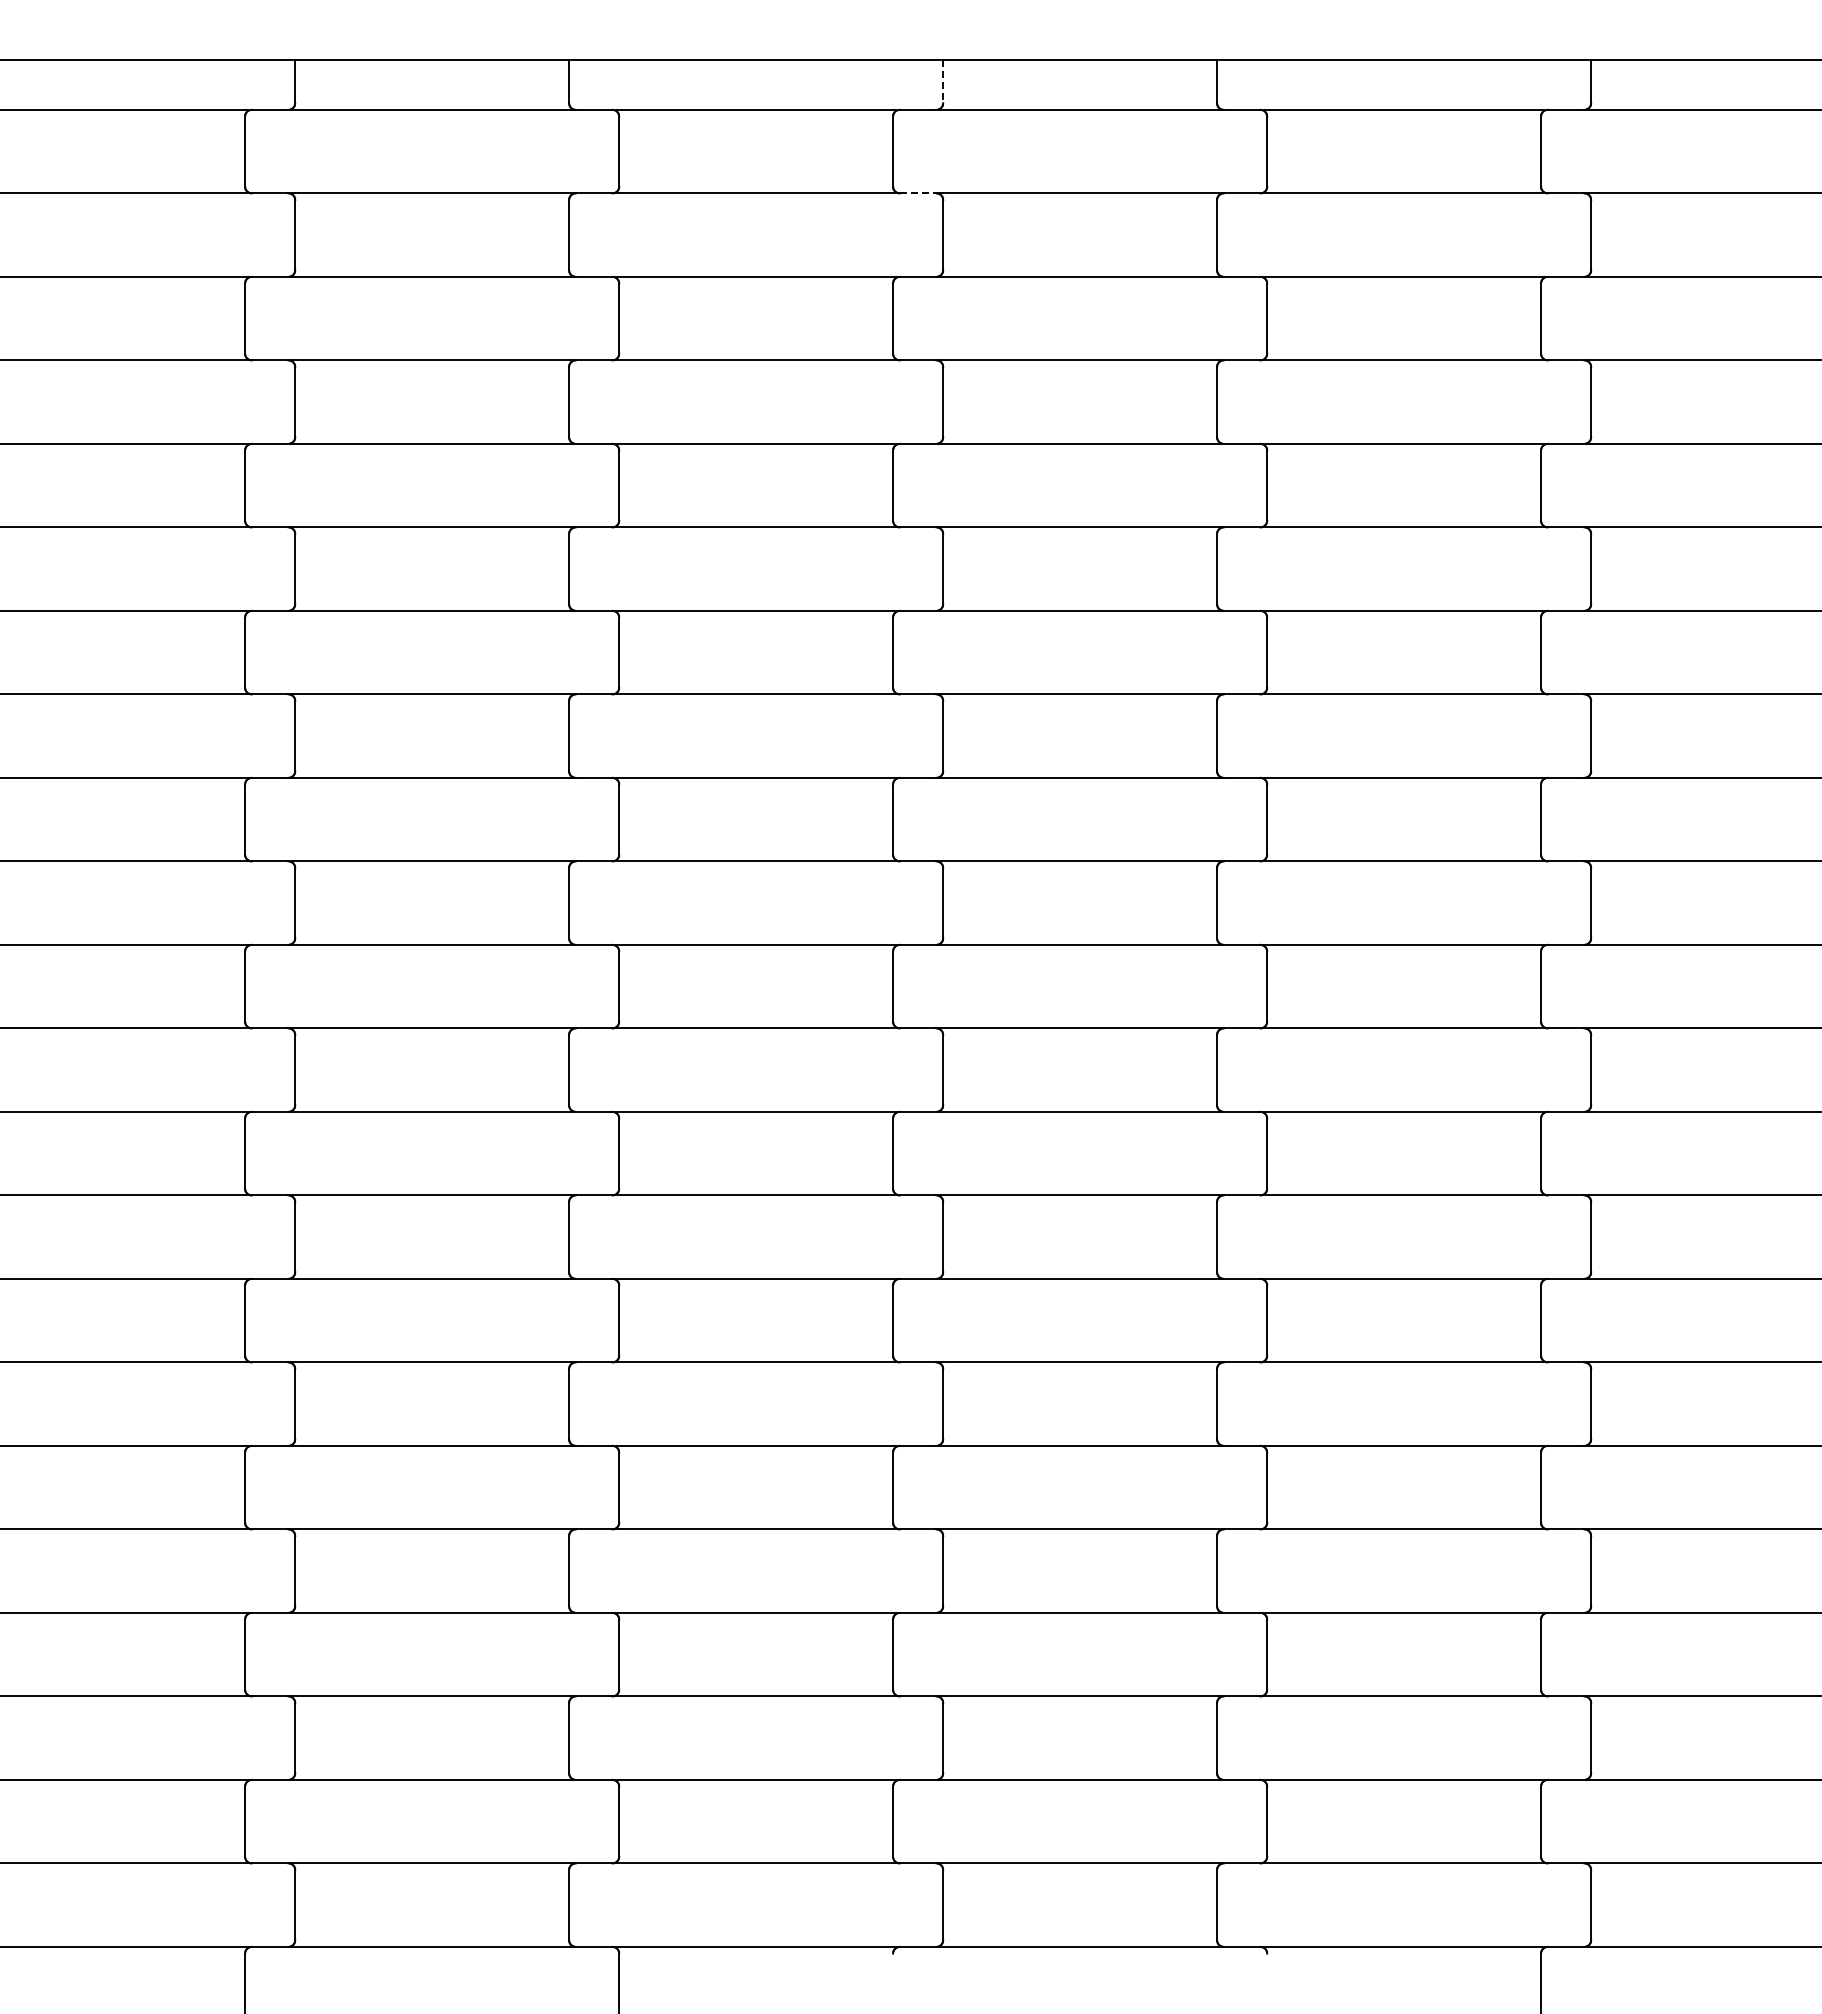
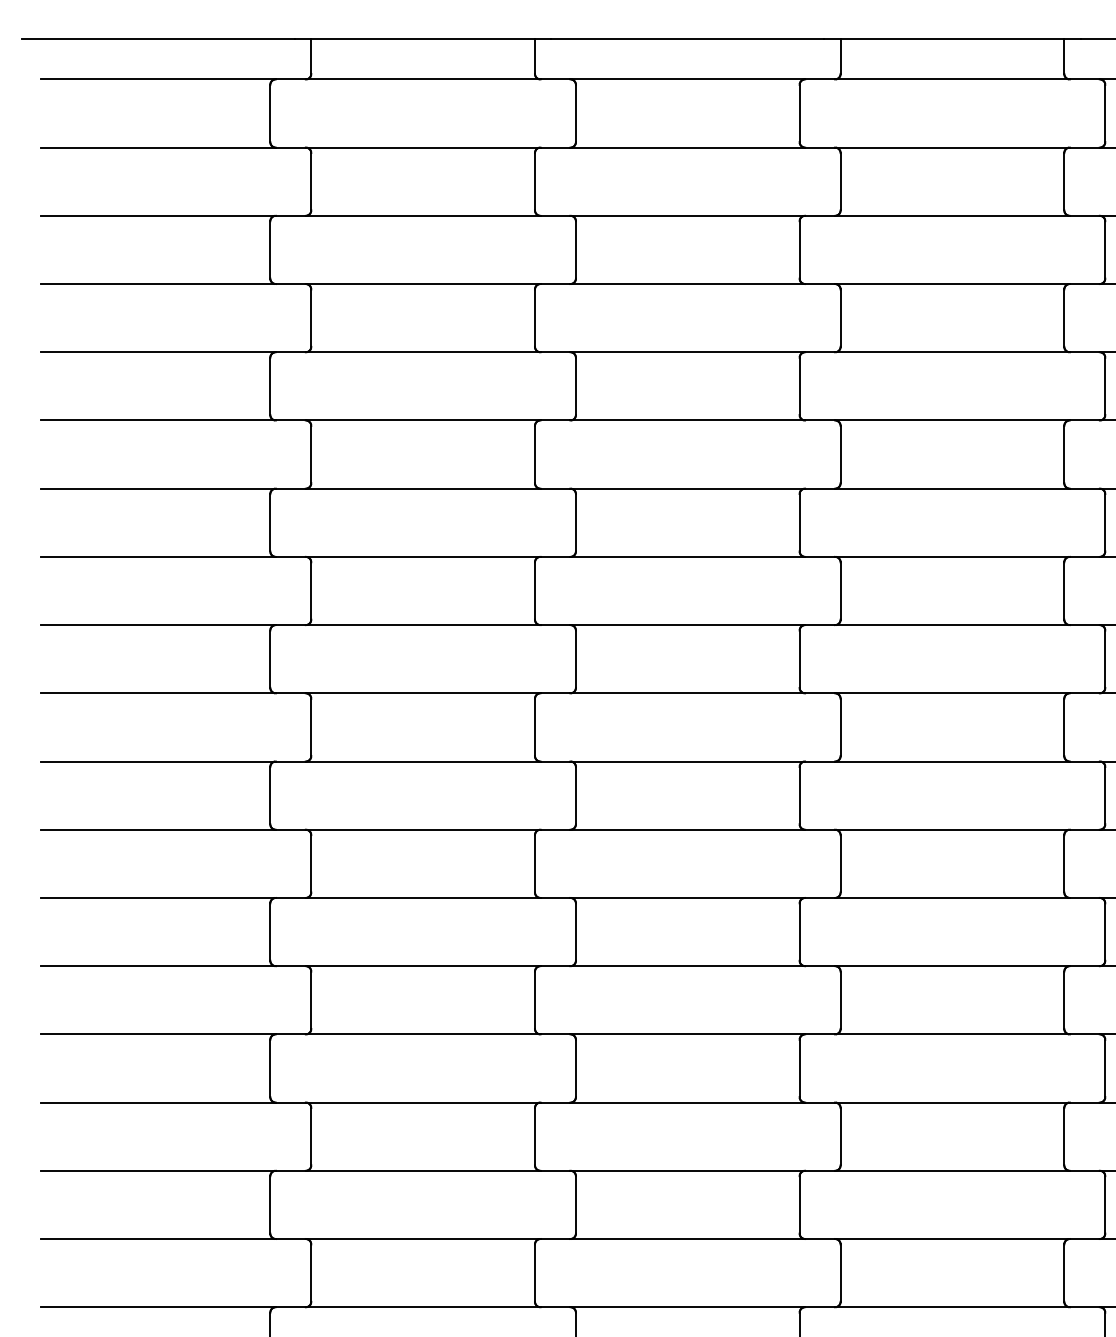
line: (943, 82) -> (840, 57), dashed -> solid
line: (918, 193) -> (820, 147), dashed -> solid

